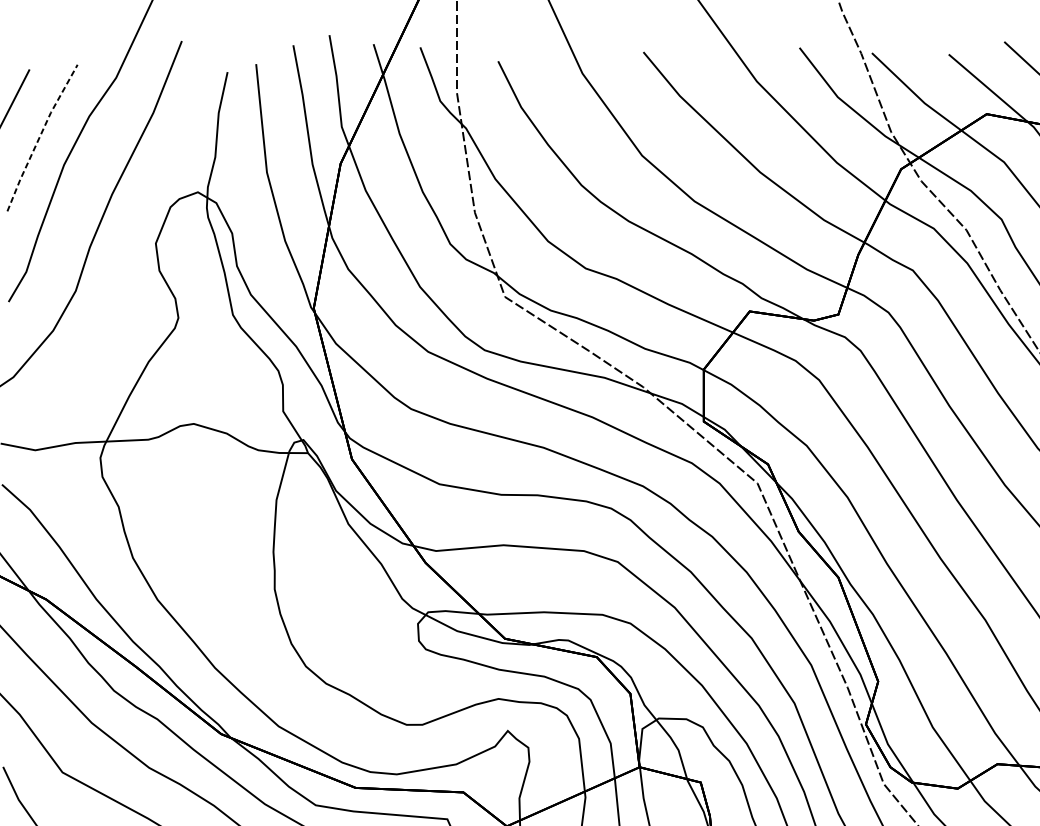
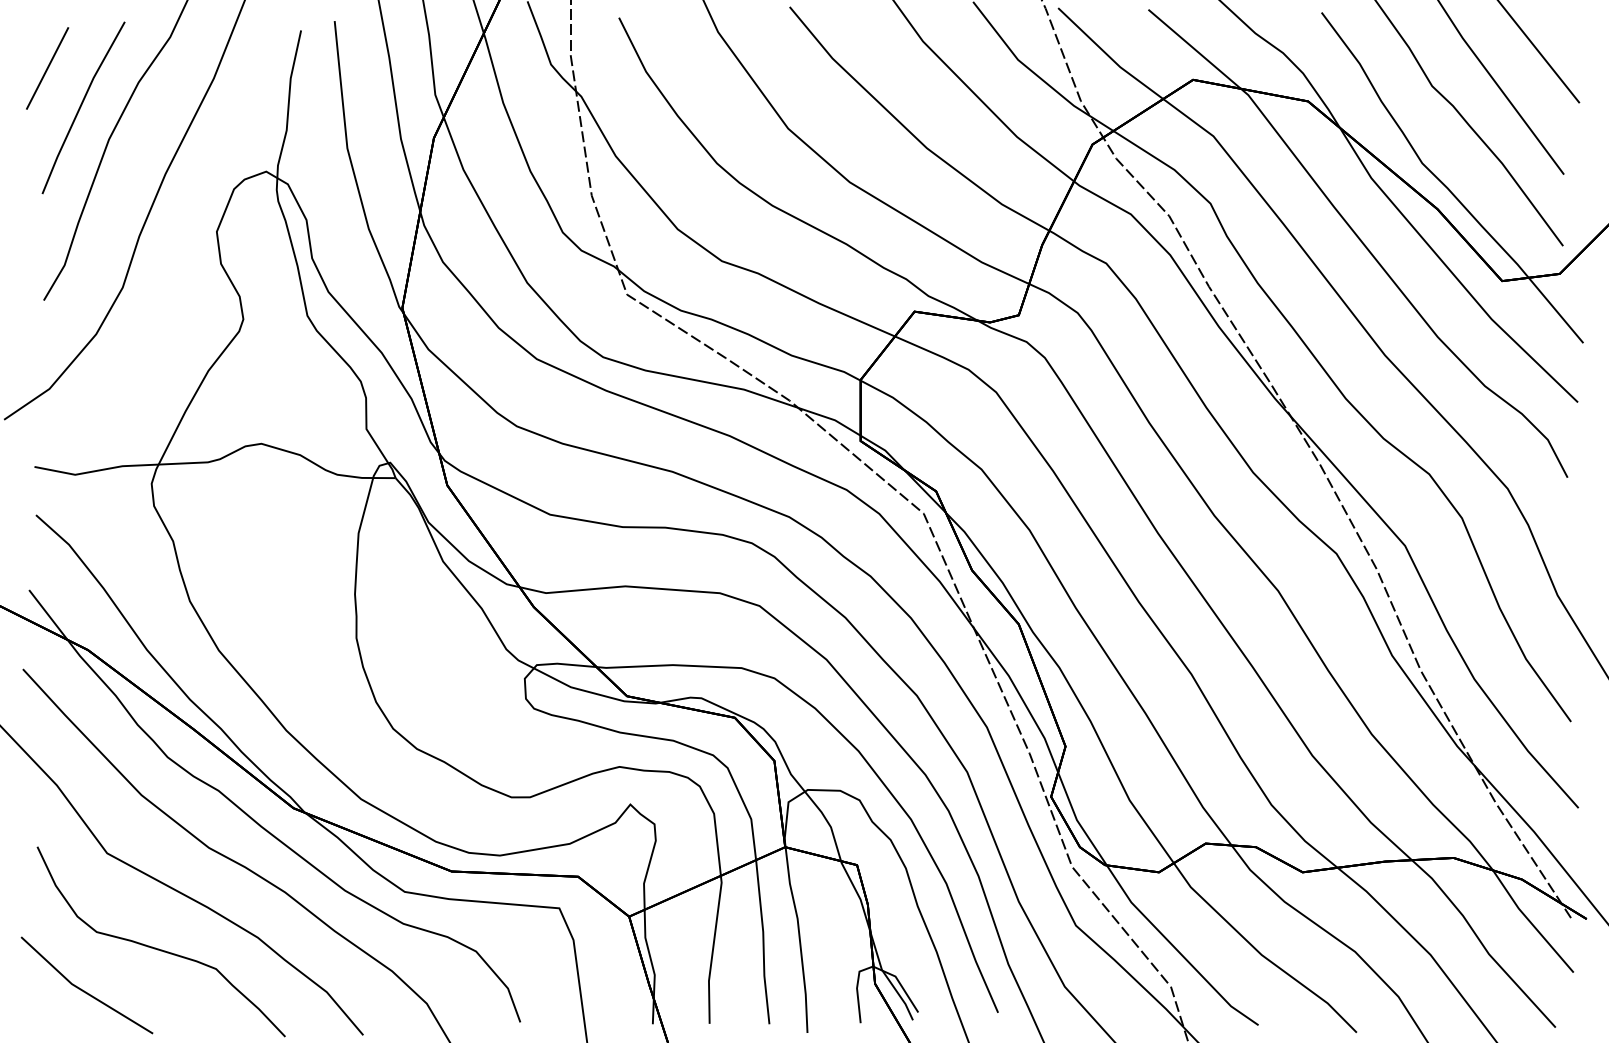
line: (39, 136) -> (80, 106), dashed -> solid

